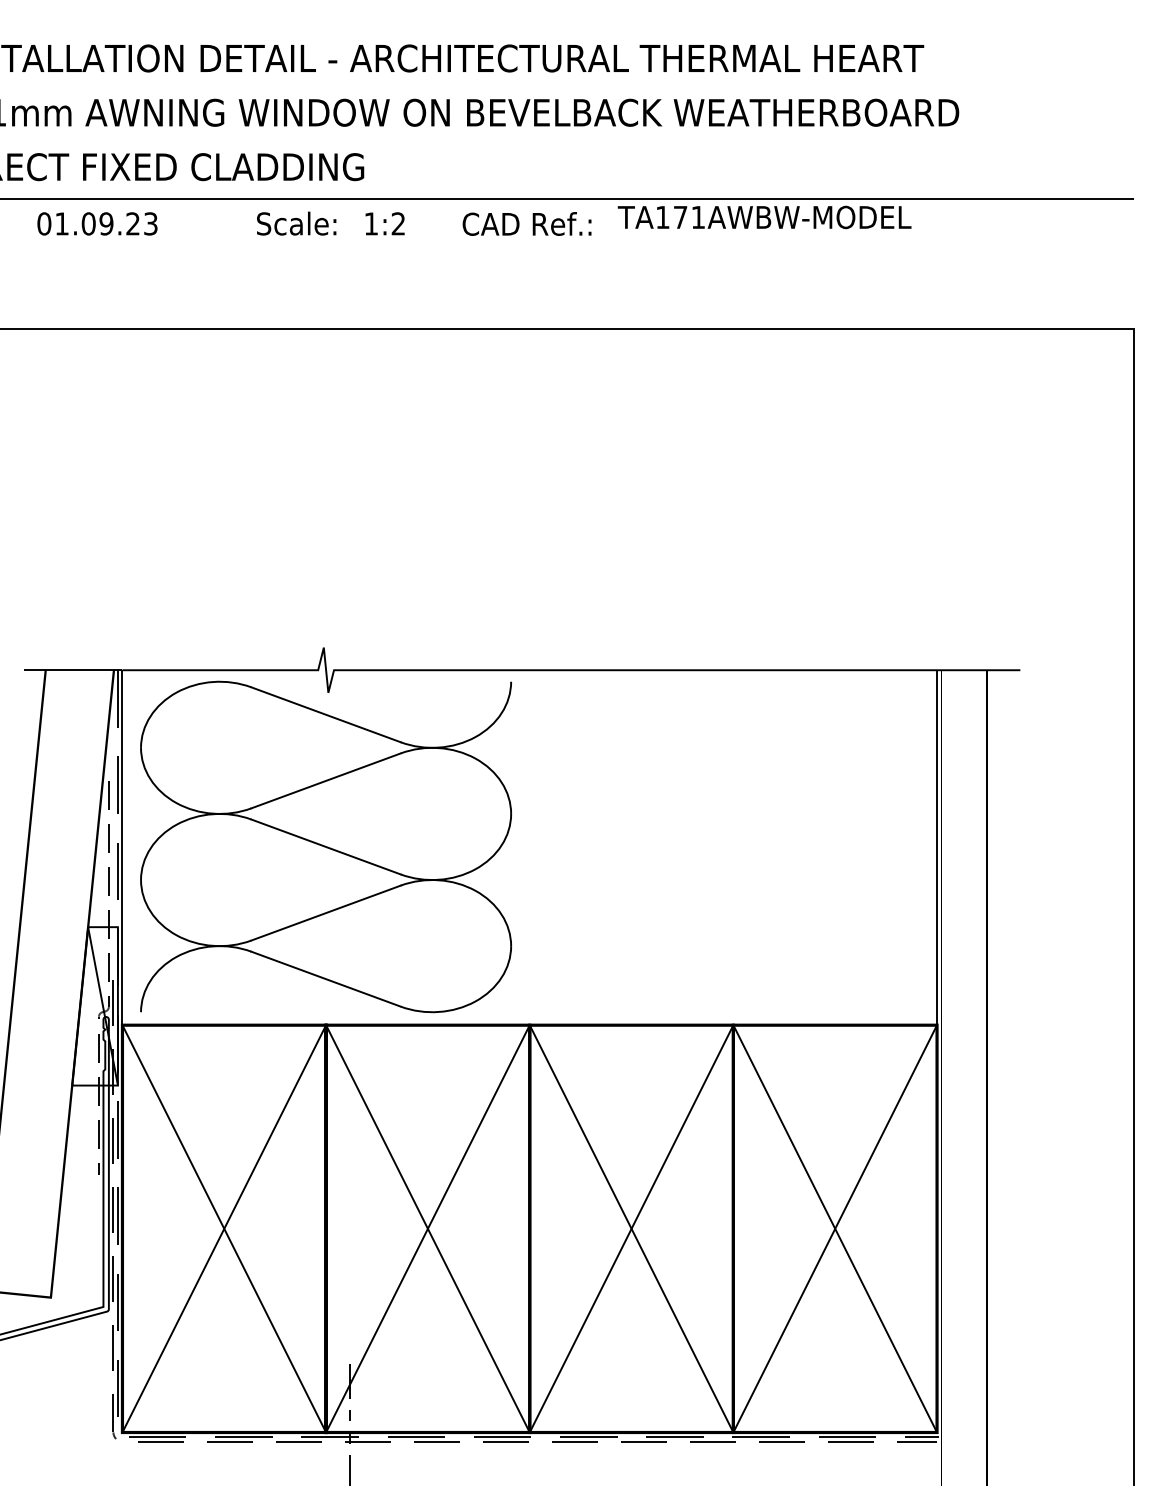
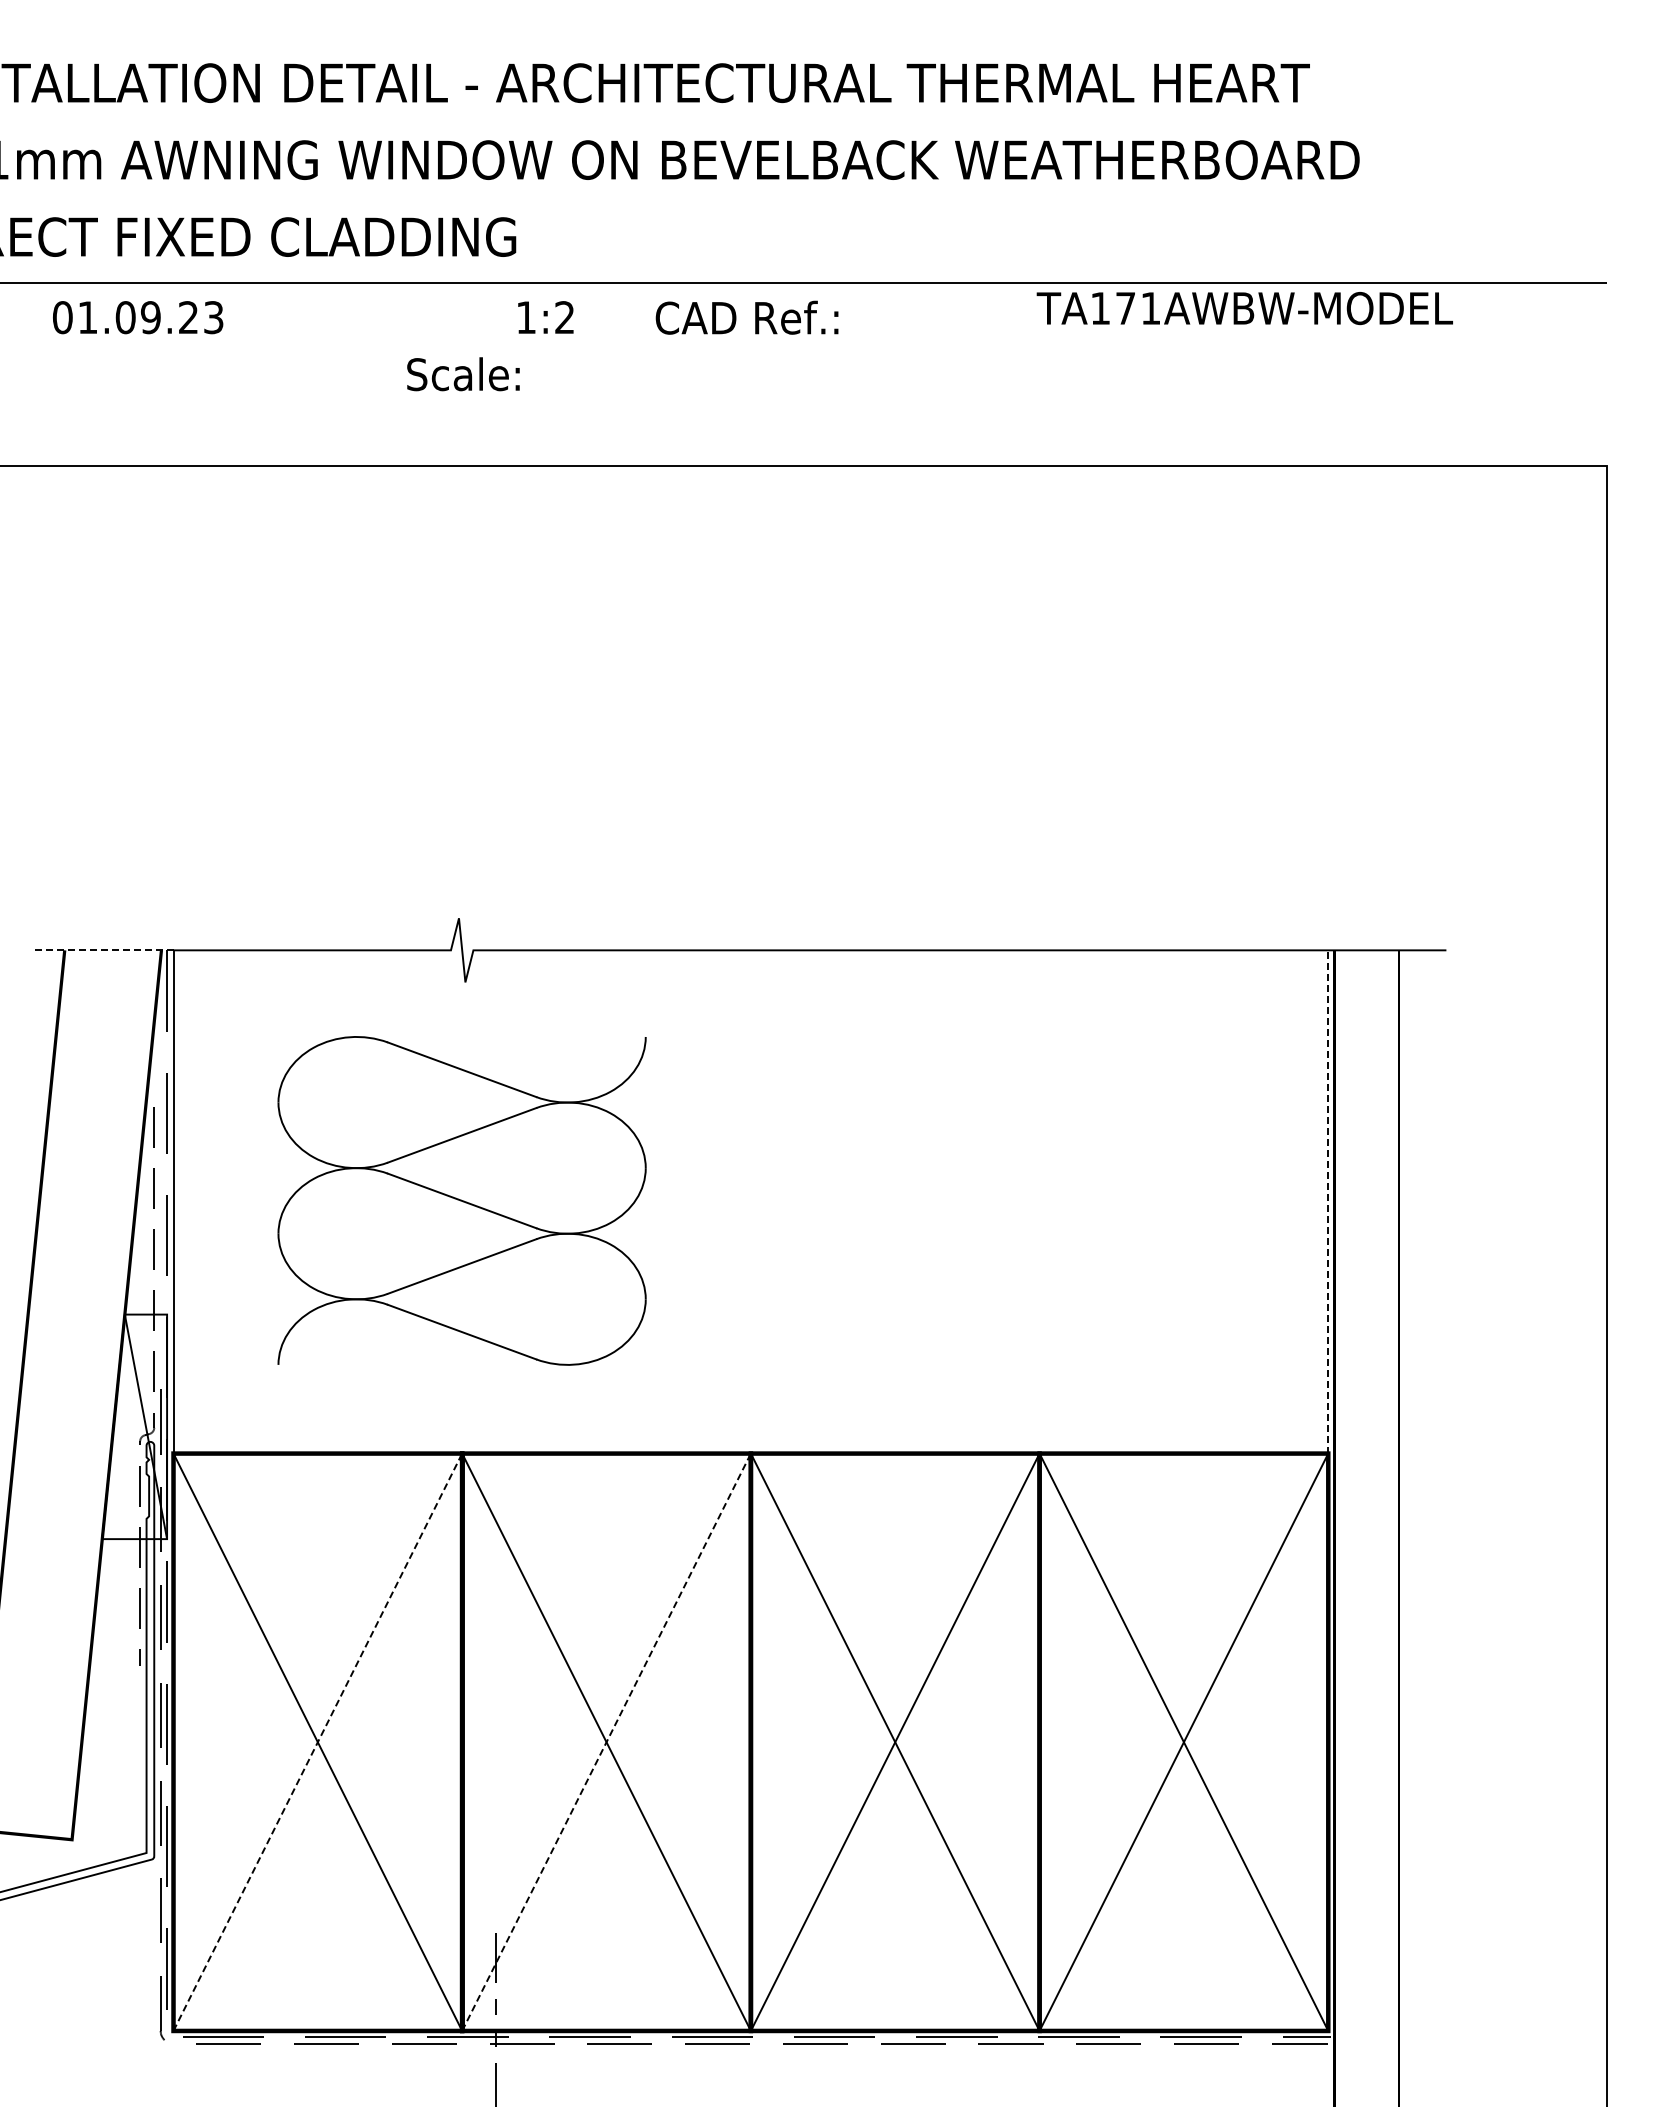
text: (764, 217) -> (1244, 308), moved
text: (296, 223) -> (463, 374), moved
line: (73, 670) -> (103, 950), solid -> dashed
part: (325, 846) -> (461, 1200), size x0.7
line: (937, 847) -> (1328, 1201), solid -> dashed
line: (224, 1229) -> (317, 1742), solid -> dashed
line: (427, 1229) -> (606, 1742), solid -> dashed

